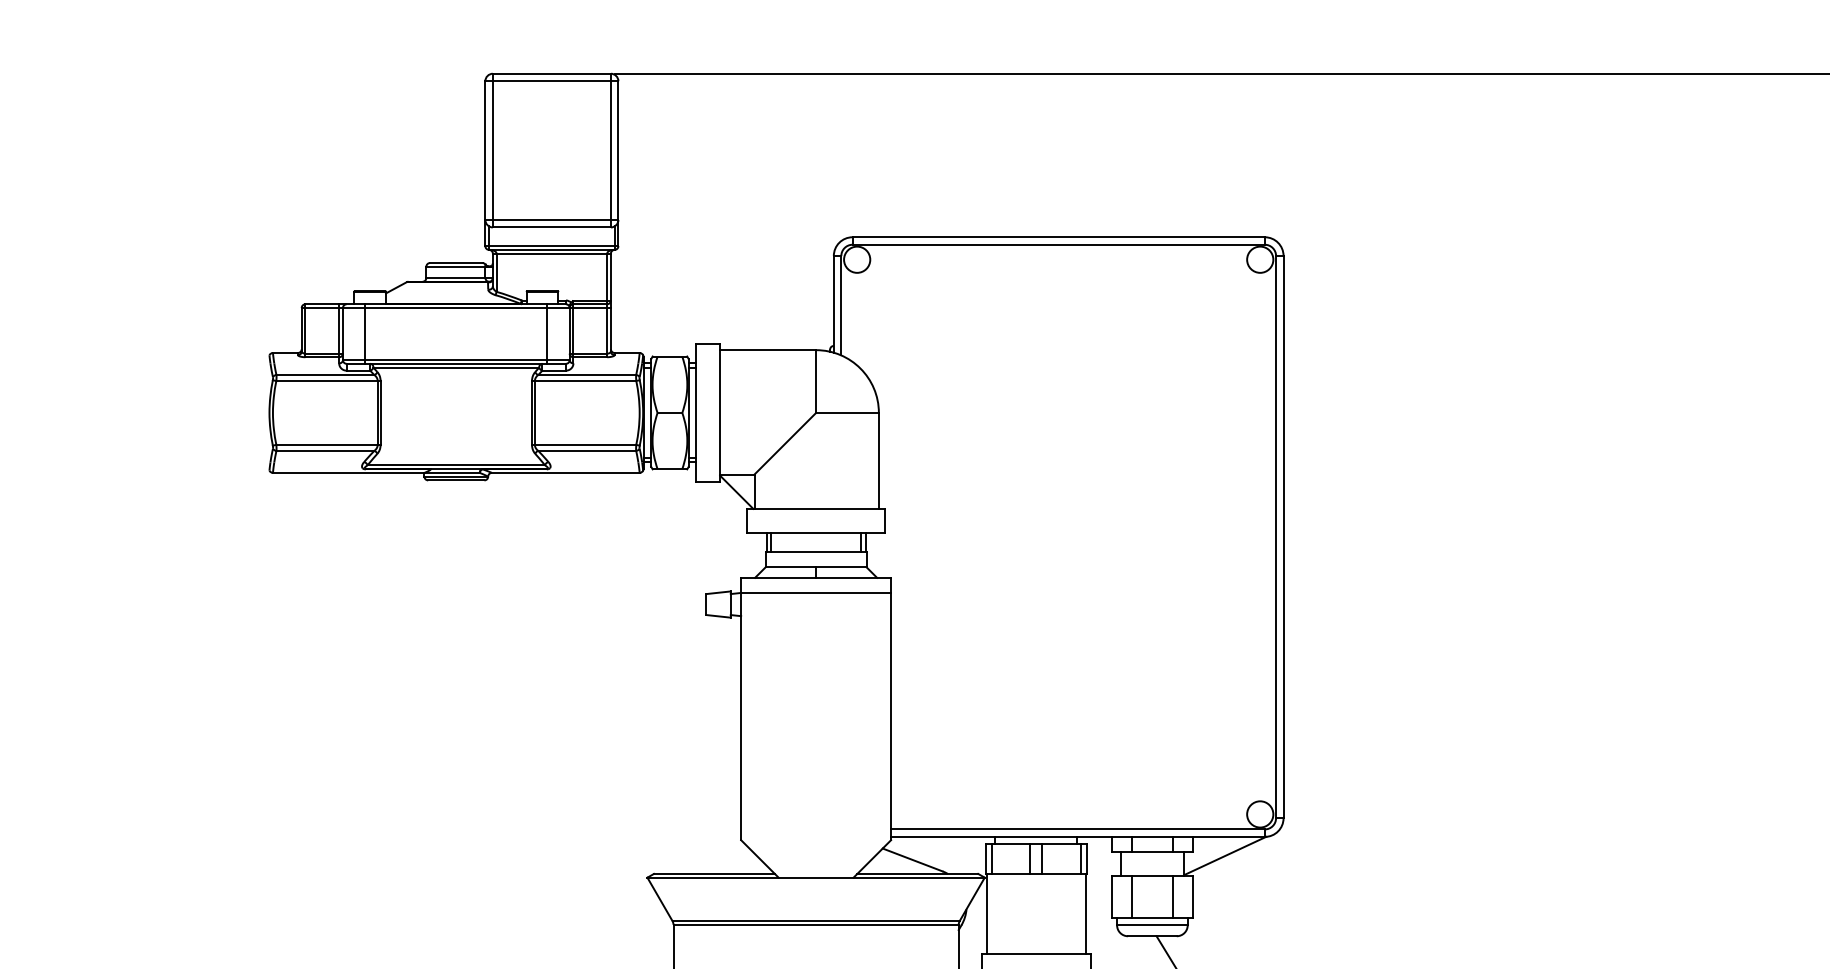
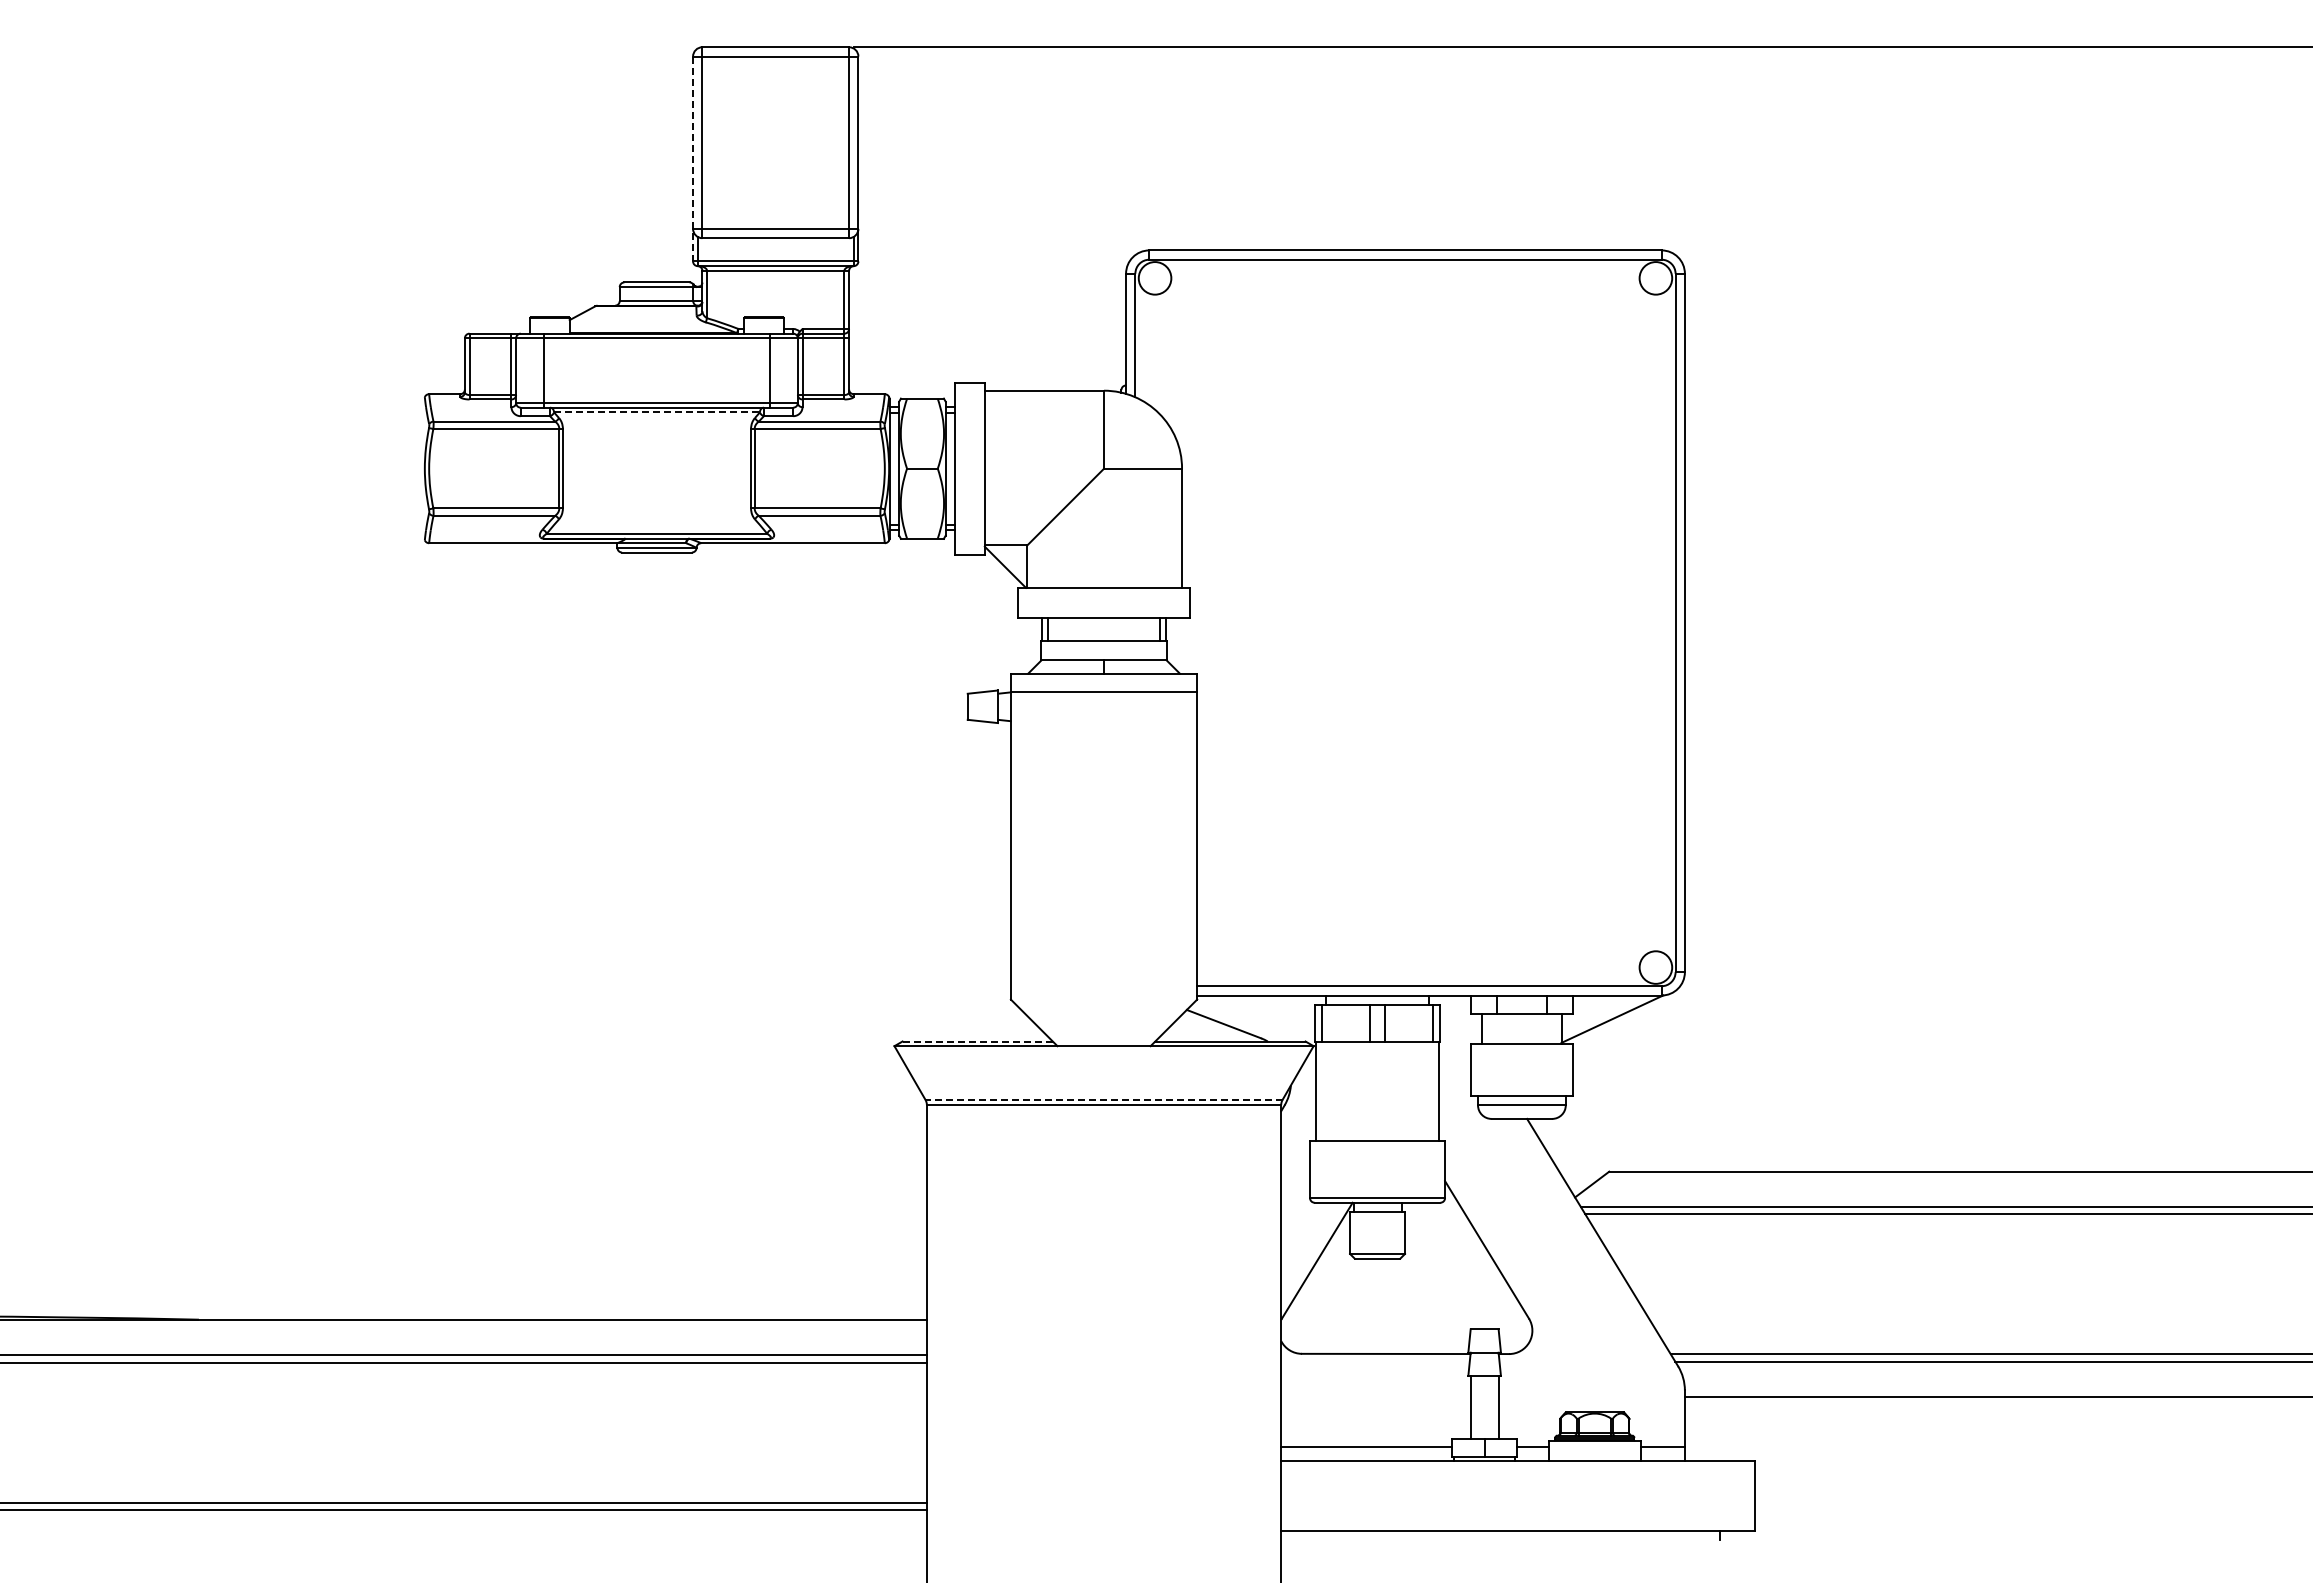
line: (485, 164) -> (693, 159), solid -> dashed
line: (455, 367) -> (656, 412), solid -> dashed
line: (715, 873) -> (978, 1041), solid -> dashed
line: (1131, 896) -> (1496, 1069), removed
line: (1173, 896) -> (1547, 1069), removed
line: (815, 921) -> (1103, 1100), solid -> dashed

